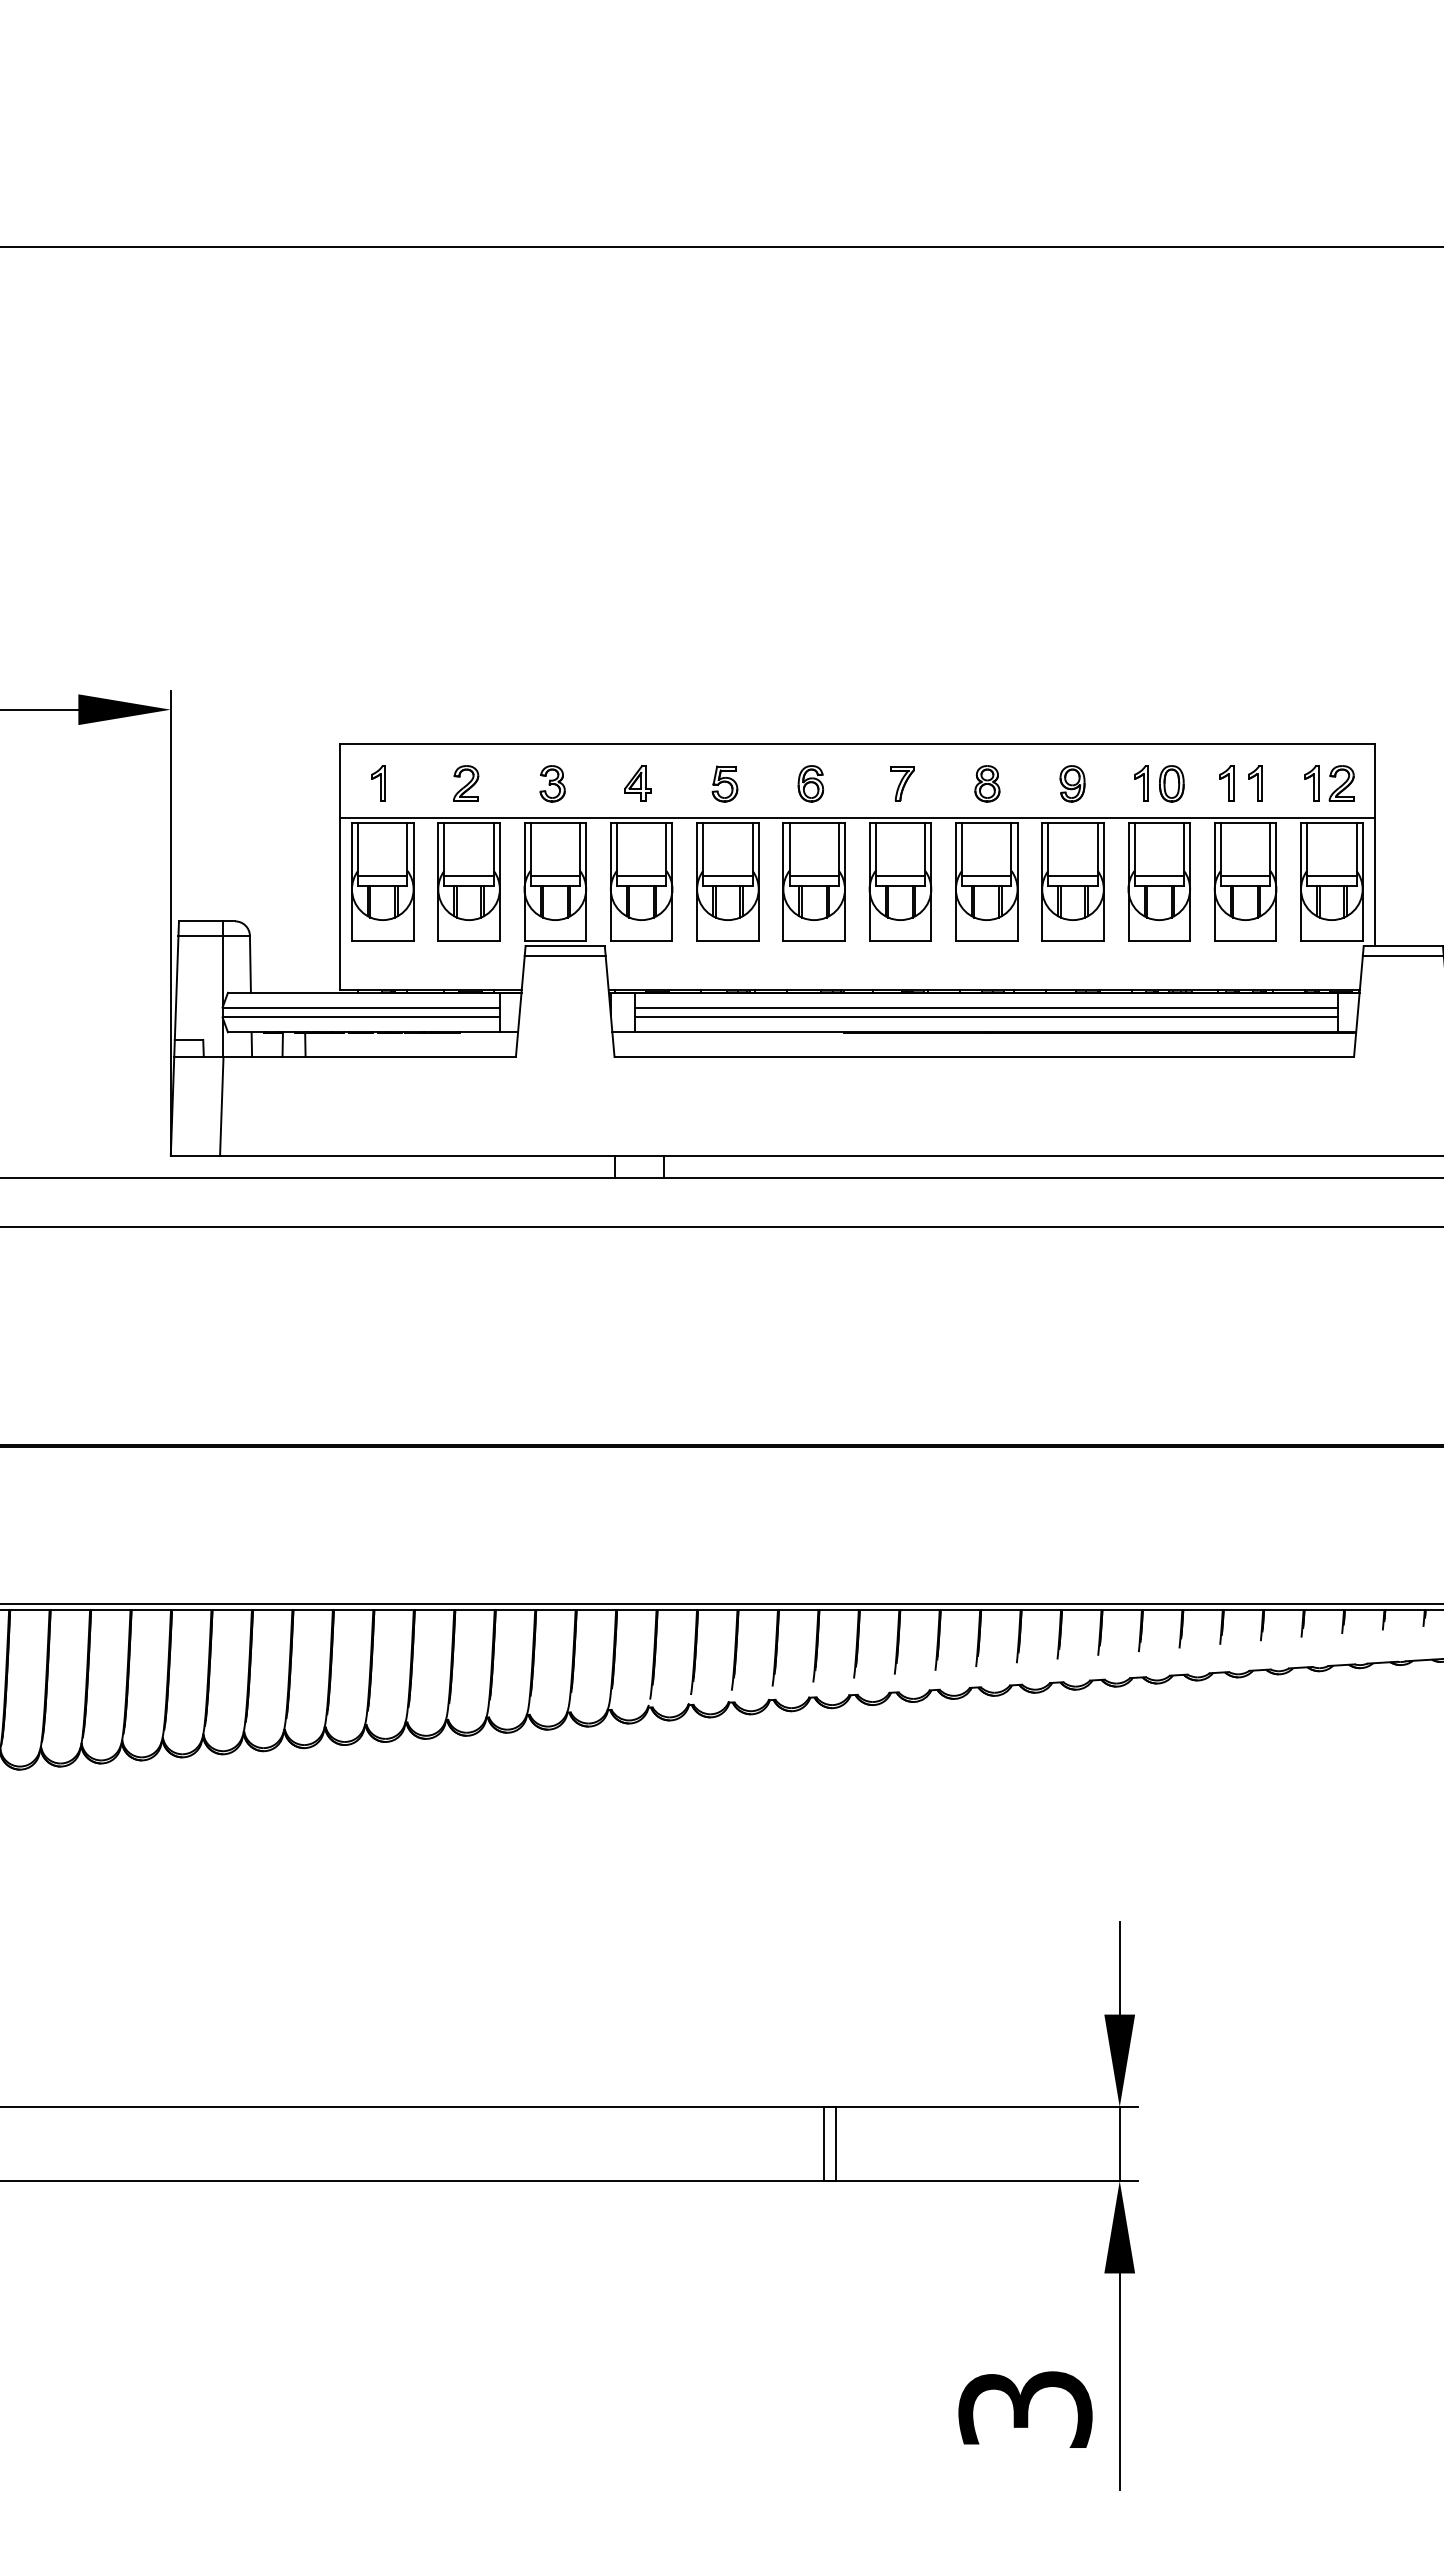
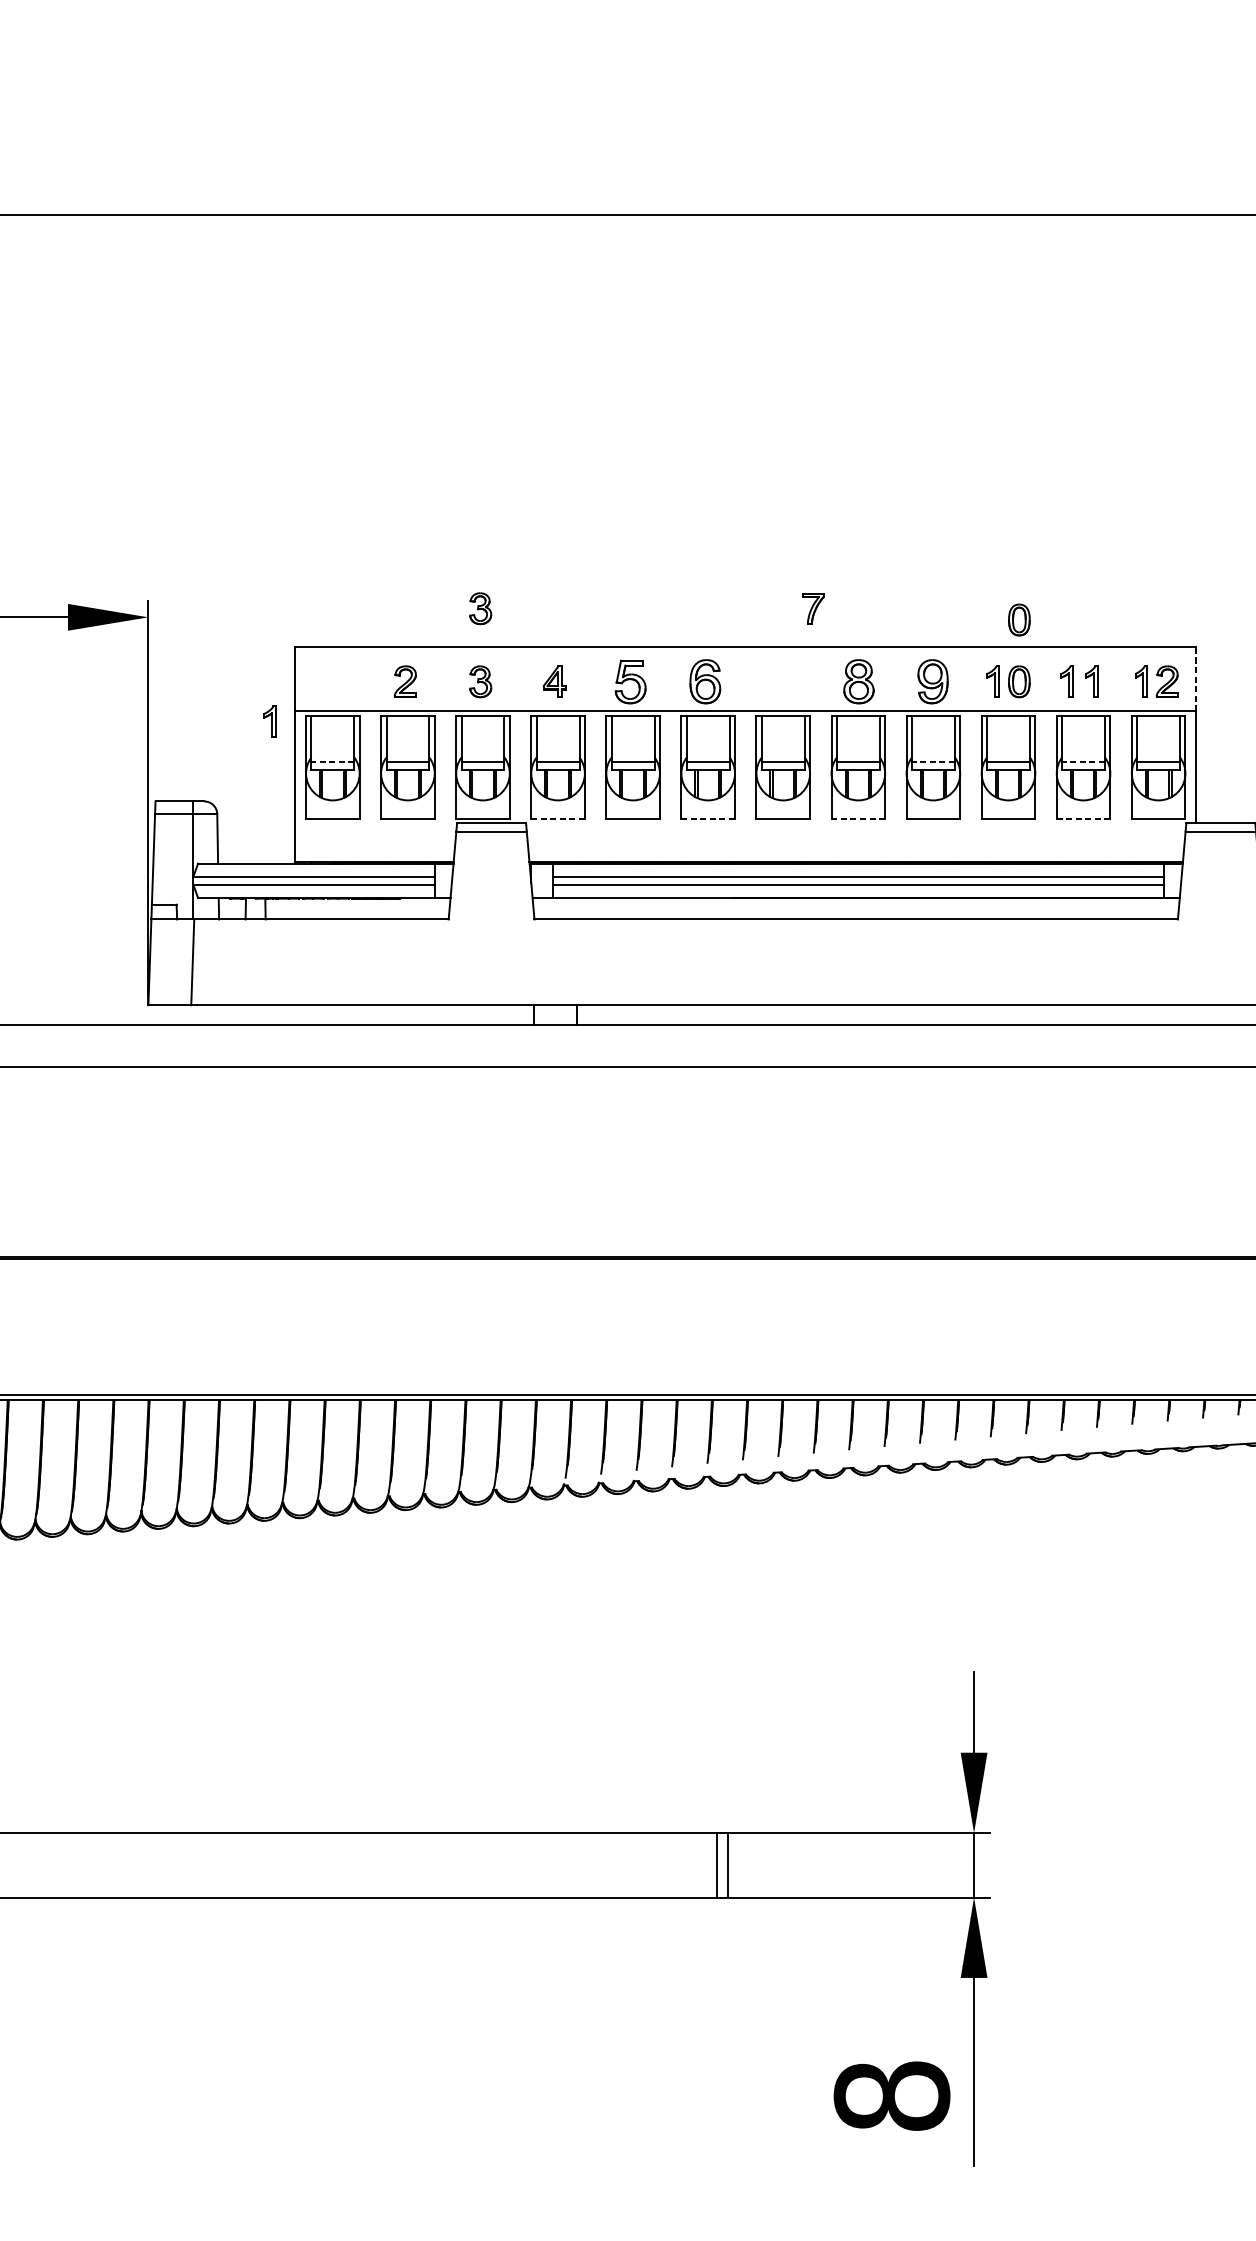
part: (552, 699) -> (480, 608), added
part: (1171, 712) -> (1019, 619), added
line: (1375, 780) -> (1196, 678), solid -> dashed
part: (378, 783) -> (269, 721), moved
part: (724, 783) -> (630, 681), size x1.4
part: (810, 783) -> (705, 681), size x1.4
part: (902, 783) -> (813, 608), moved
part: (987, 783) -> (859, 681), size x1.4
part: (1072, 783) -> (932, 681), size x1.4
line: (382, 875) -> (332, 761), solid -> dashed
line: (1073, 875) -> (933, 761), solid -> dashed
line: (1245, 875) -> (1083, 761), solid -> dashed
line: (641, 941) -> (557, 819), solid -> dashed
line: (814, 941) -> (708, 819), solid -> dashed
line: (986, 941) -> (858, 819), solid -> dashed
line: (1245, 941) -> (1083, 819), solid -> dashed
text: (1025, 2409) -> (892, 2096), 3 -> 8

